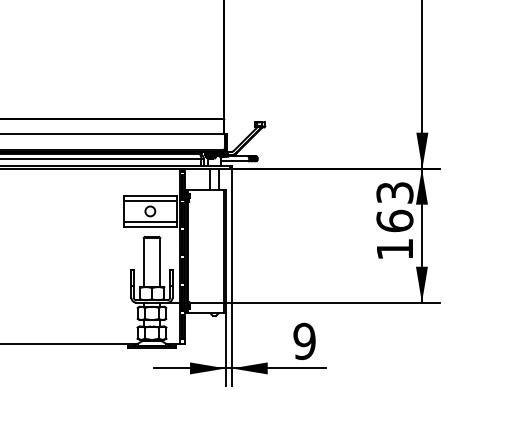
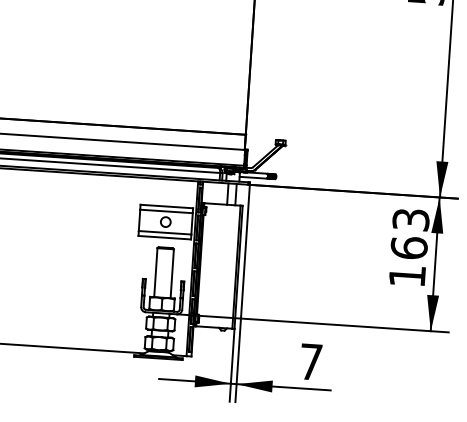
text: (304, 341) -> (310, 362), 9 -> 7

